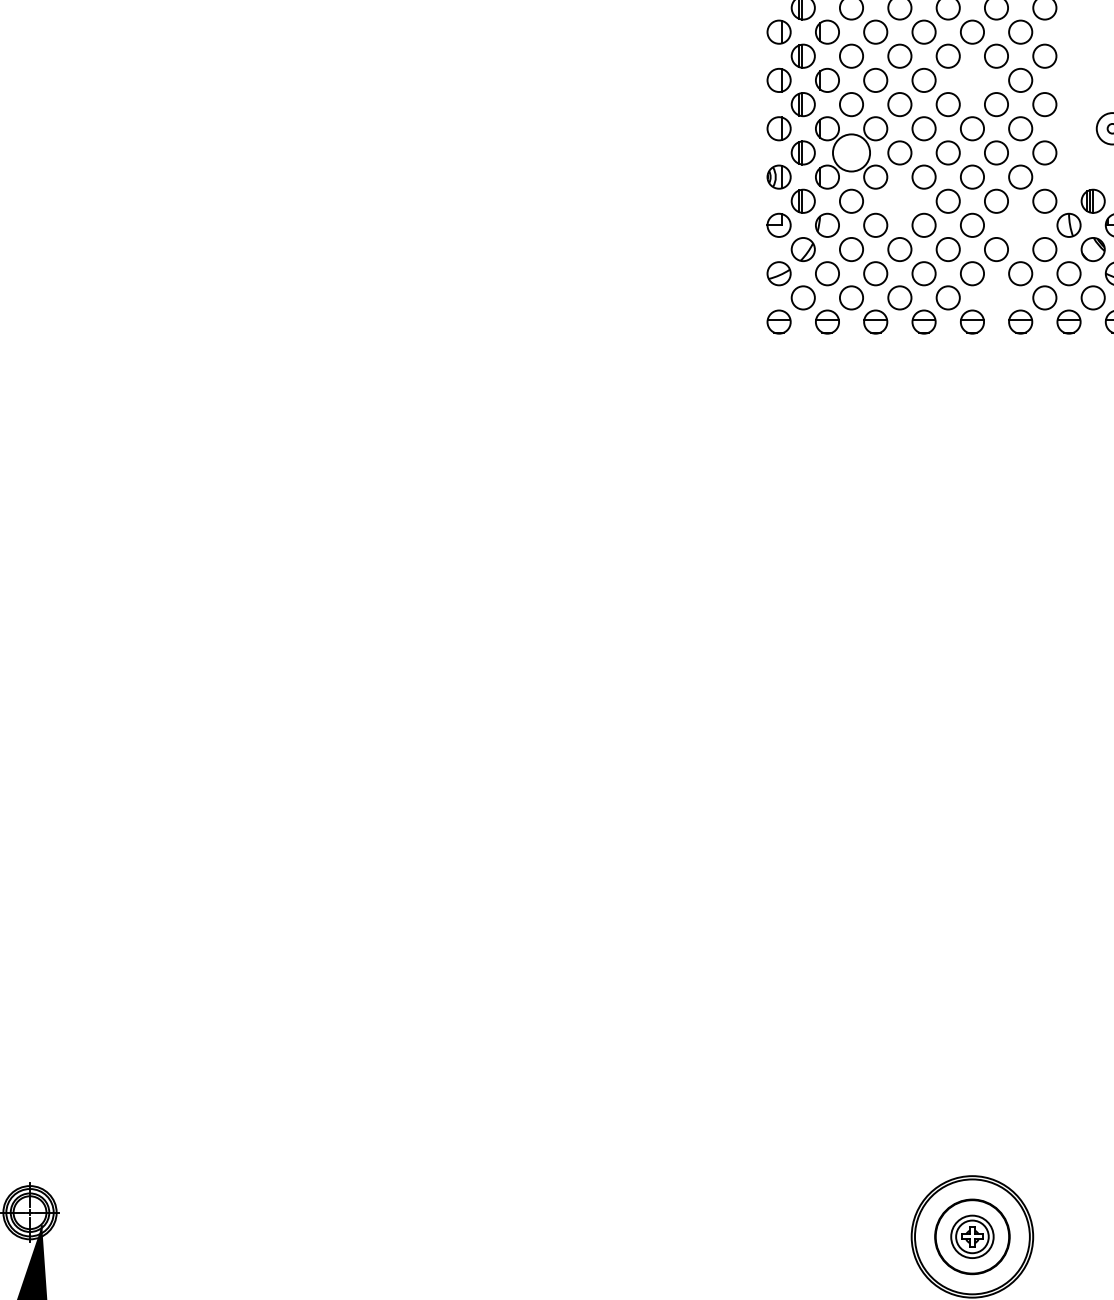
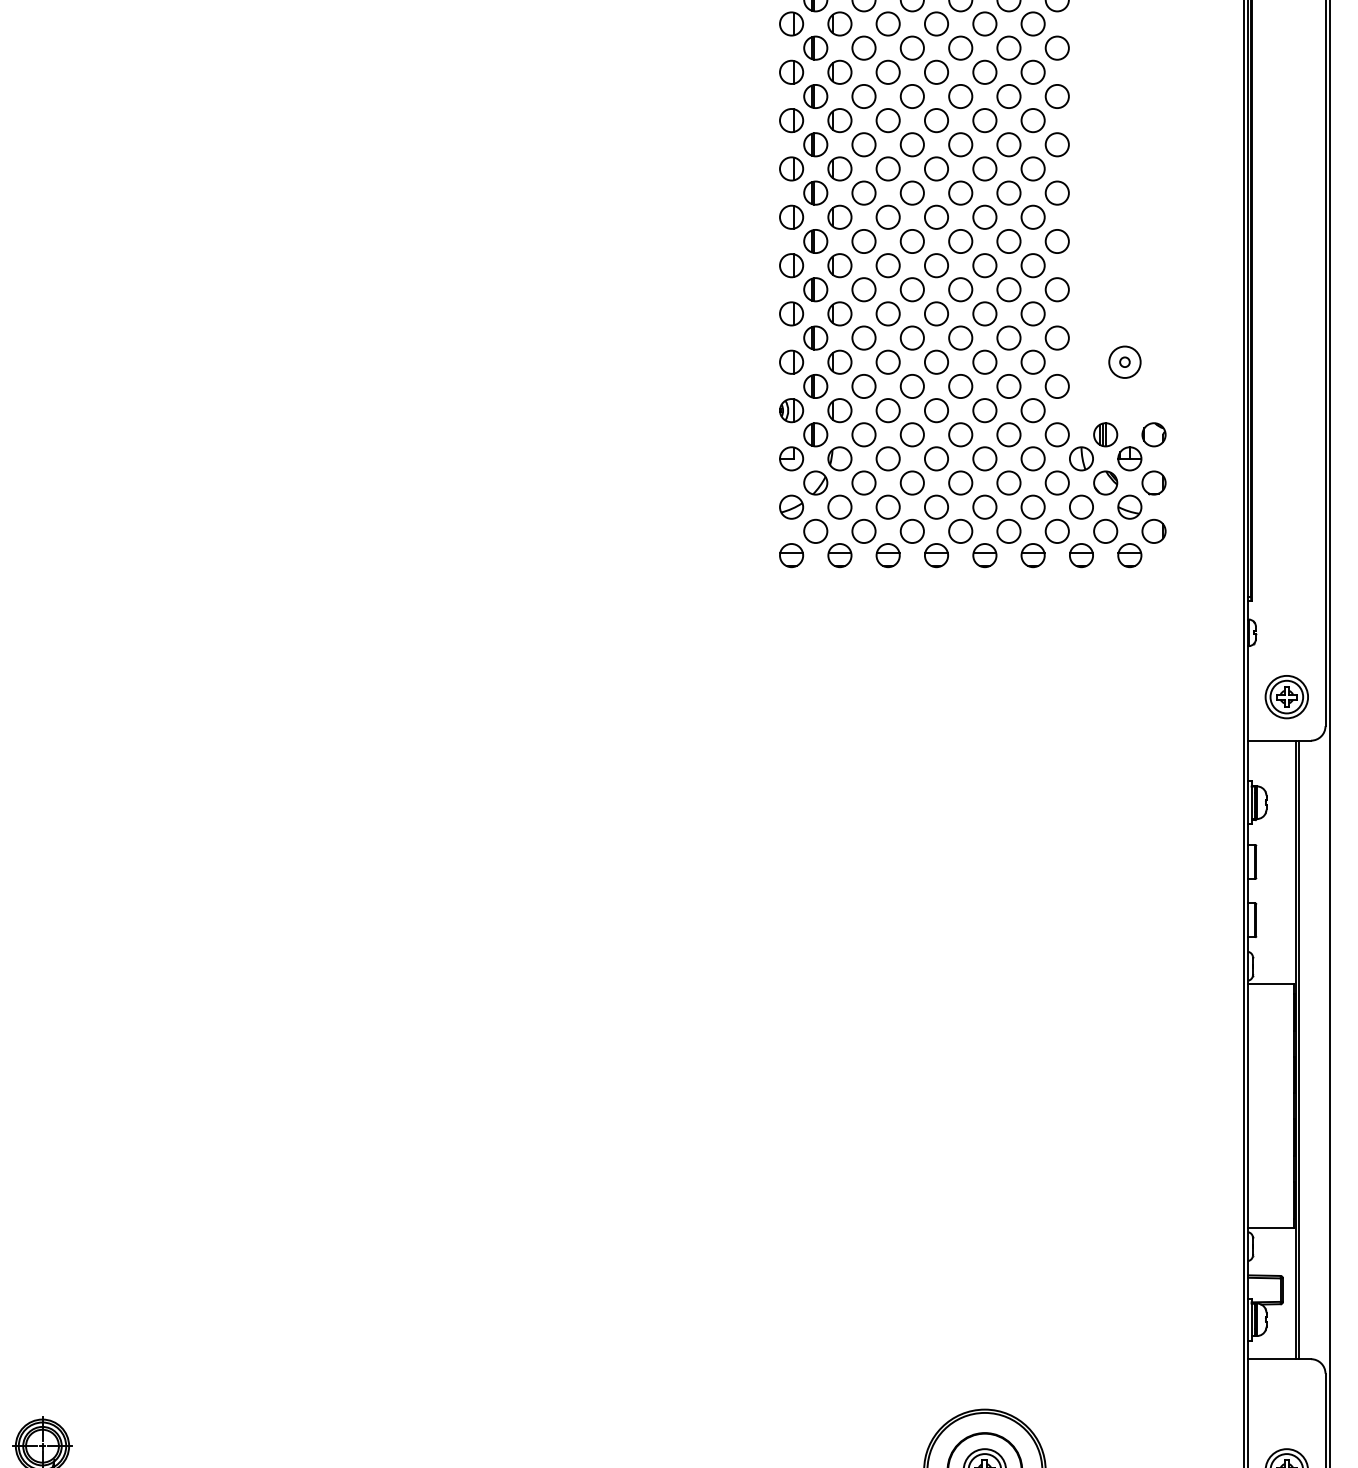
circle: (972, 80) -> (984, 313), added
circle: (851, 153) -> (863, 386), size x0.62
circle: (899, 201) -> (911, 434), added
circle: (1020, 225) -> (1032, 458), added
circle: (996, 297) -> (1008, 530), added

